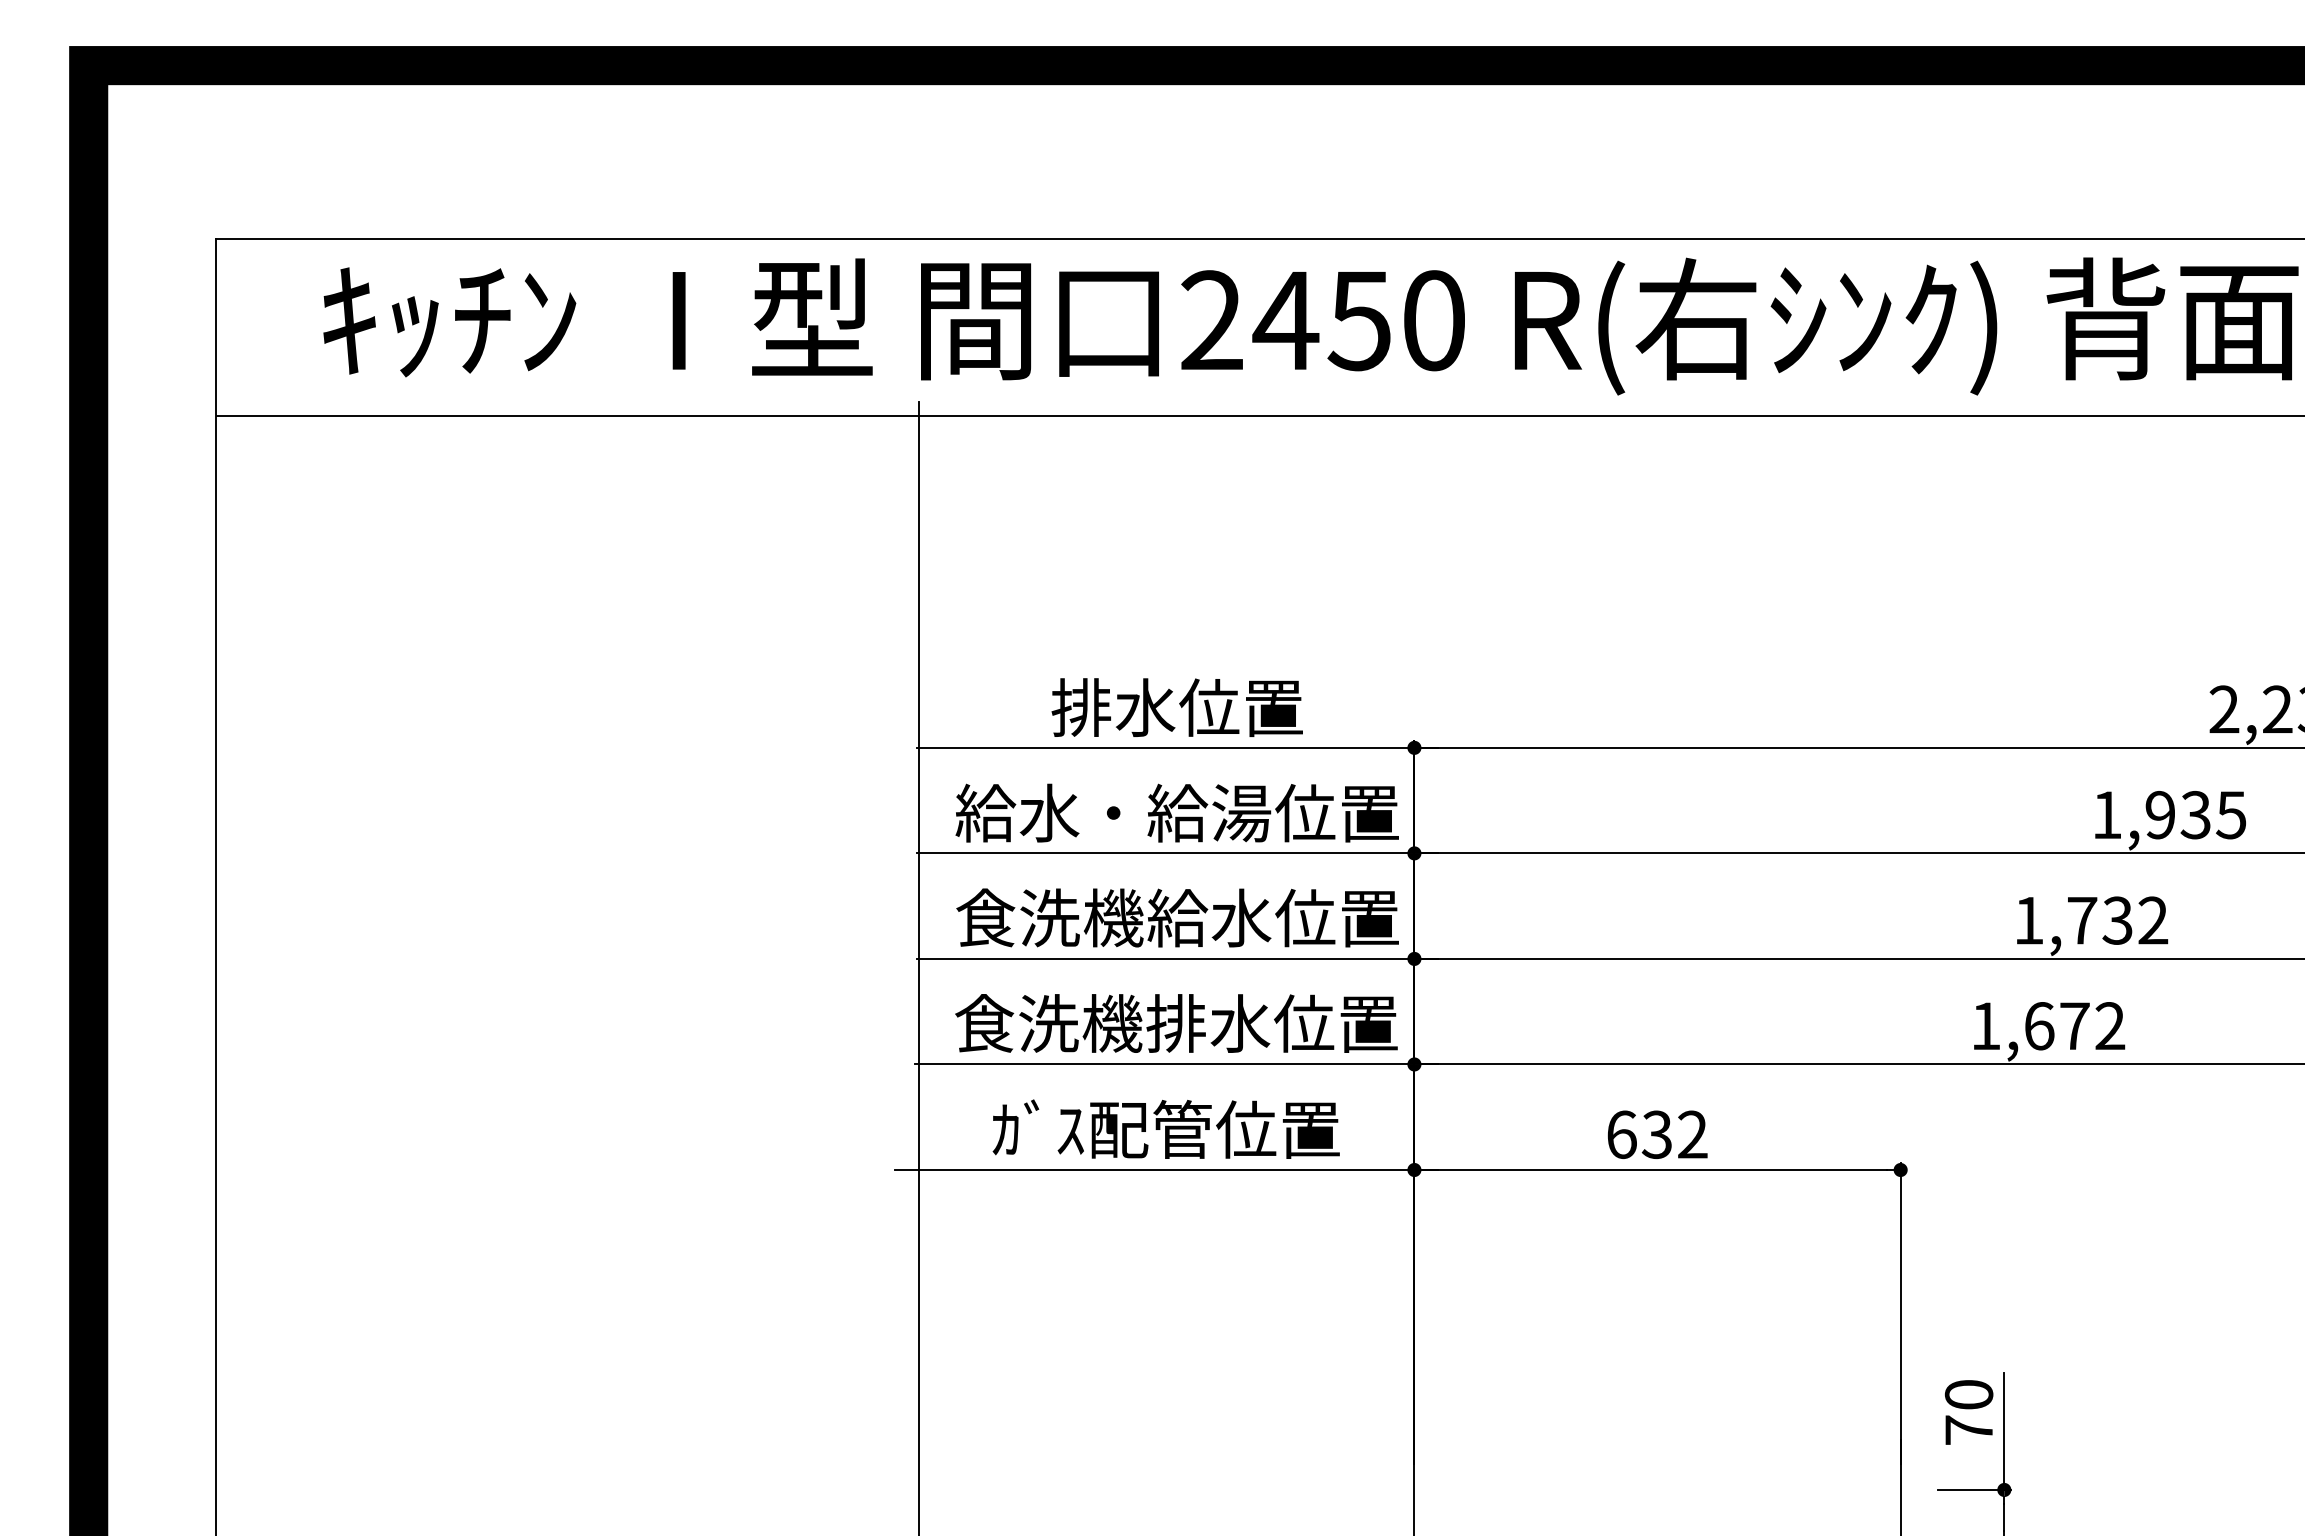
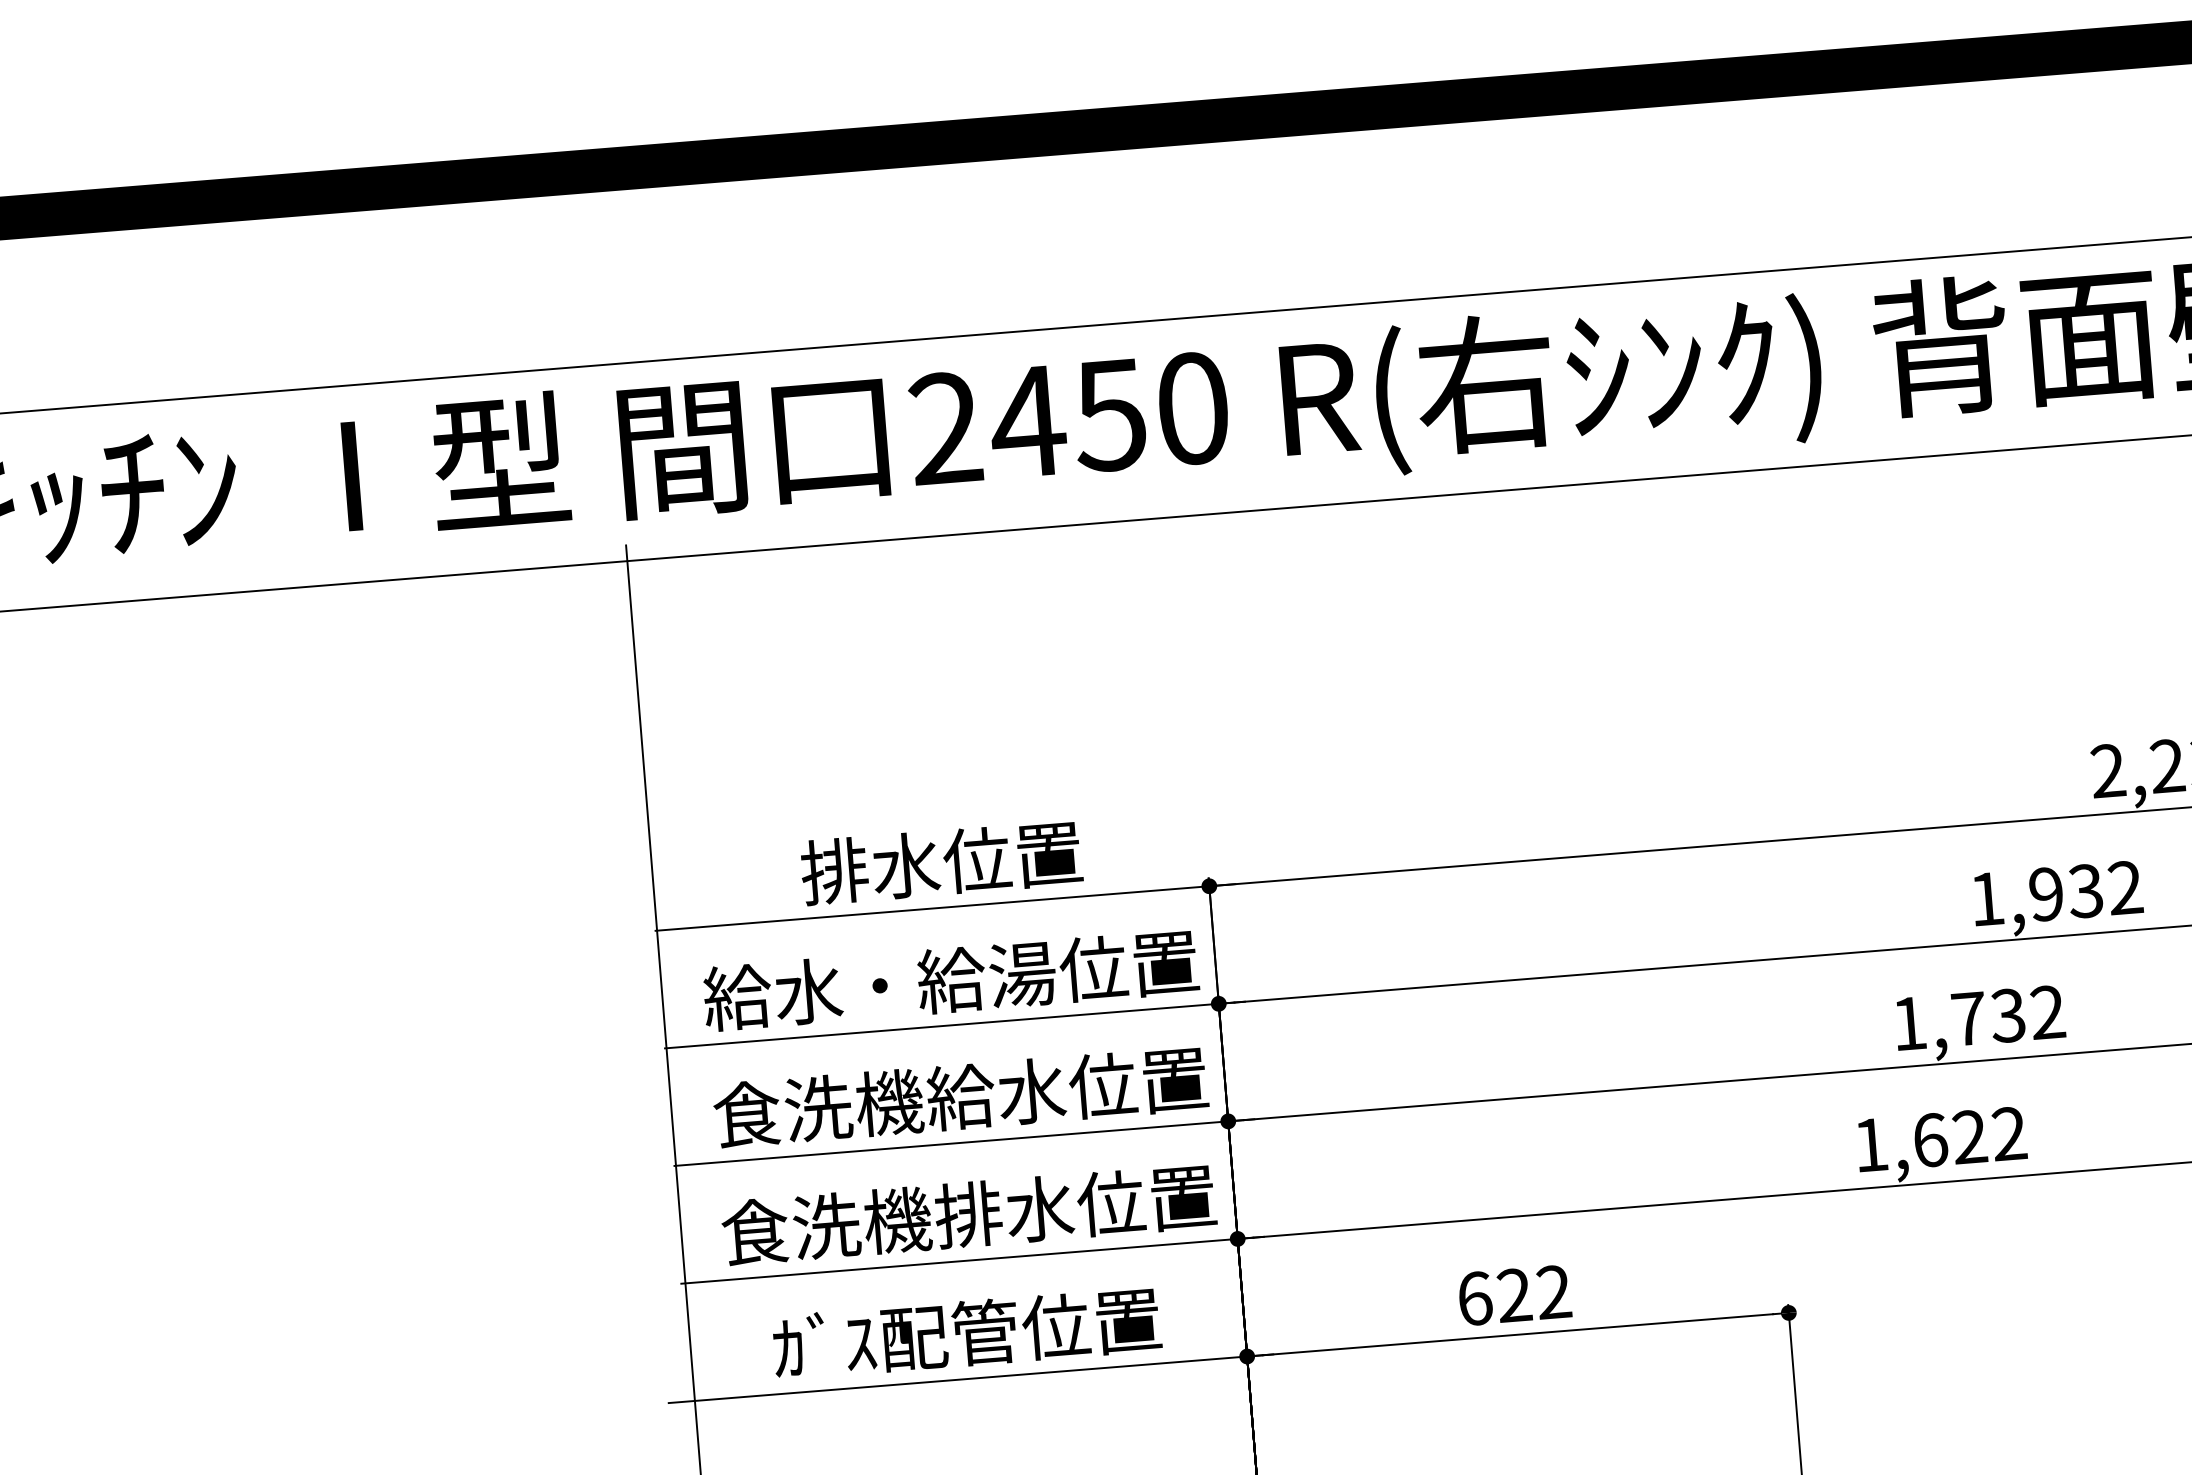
text: (2231, 814) -> (2125, 887), 1,935 -> 1,932
text: (2074, 1025) -> (1969, 1136), 1,672 -> 1,622
text: (1656, 1135) -> (1513, 1296), 632 -> 622

